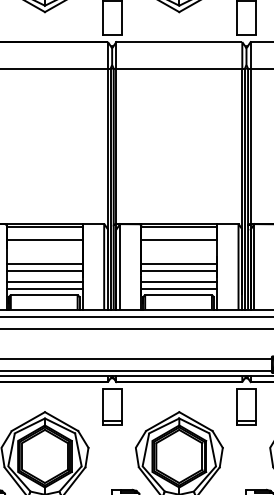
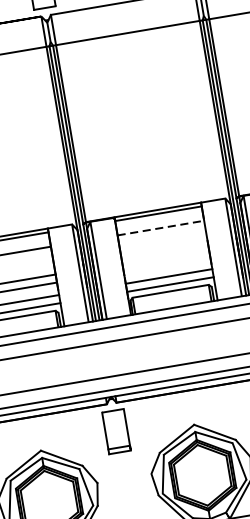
line: (179, 239) -> (161, 227), solid -> dashed
line: (179, 264) -> (165, 256), removed
line: (179, 271) -> (167, 264), removed

